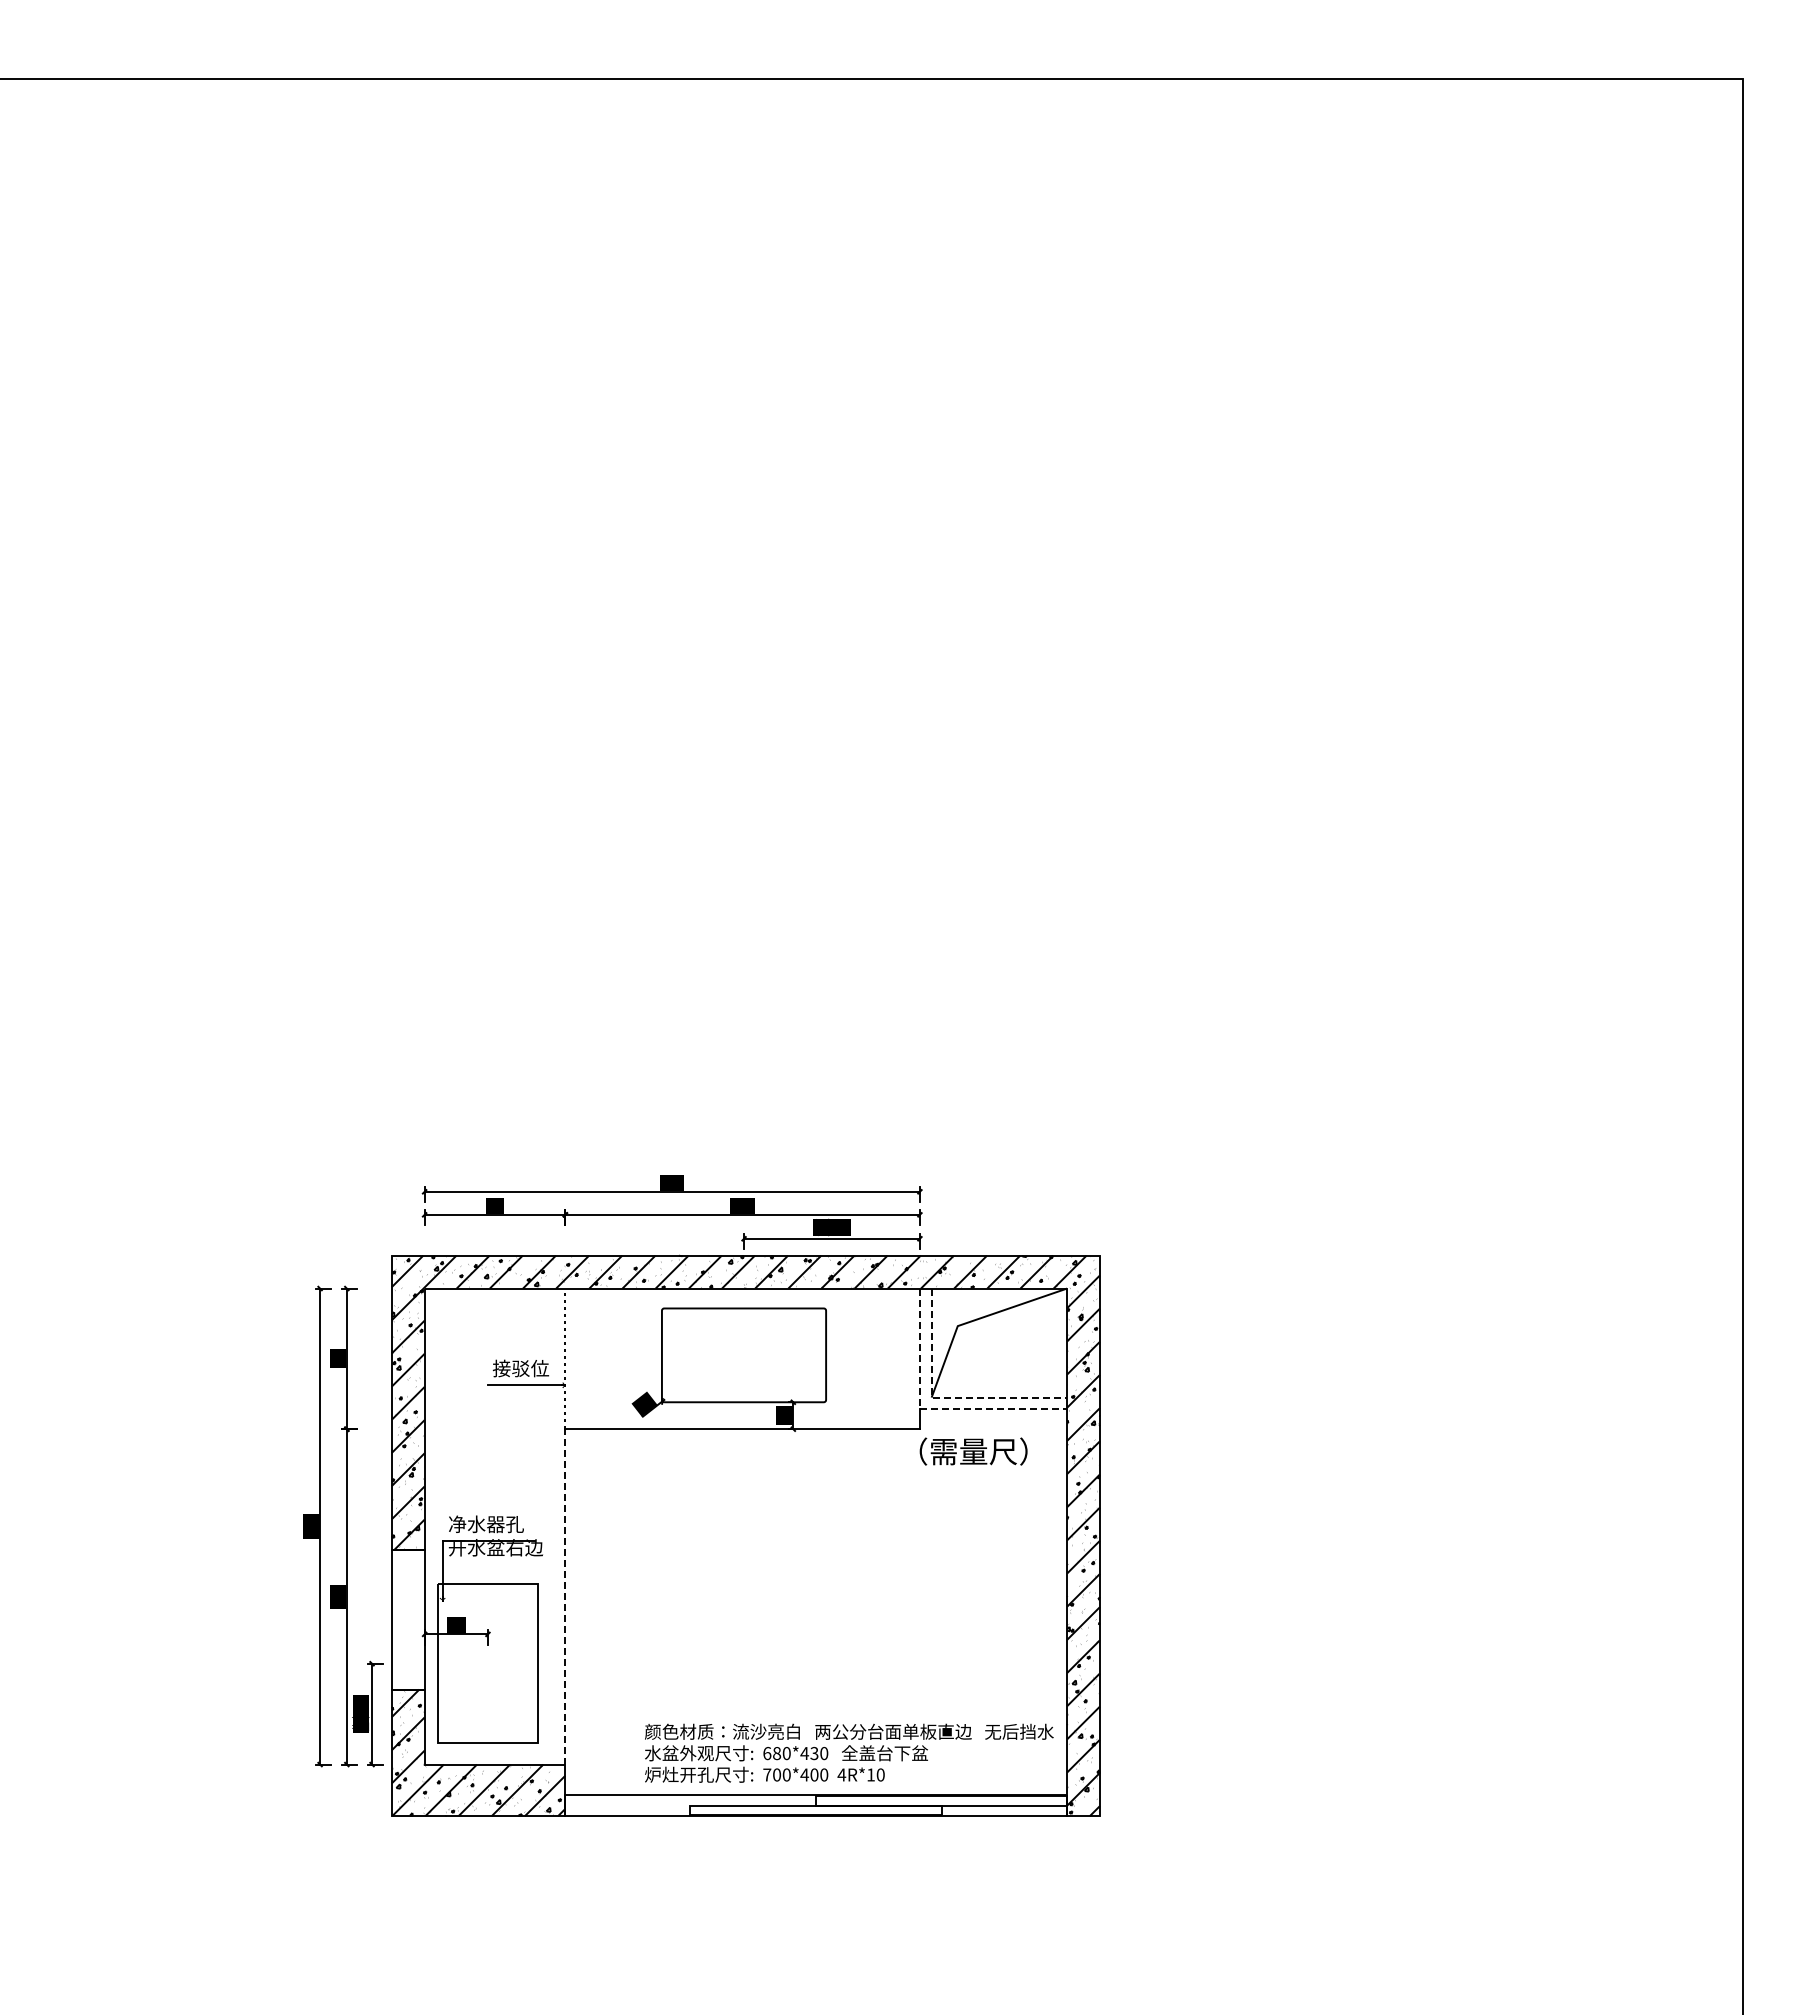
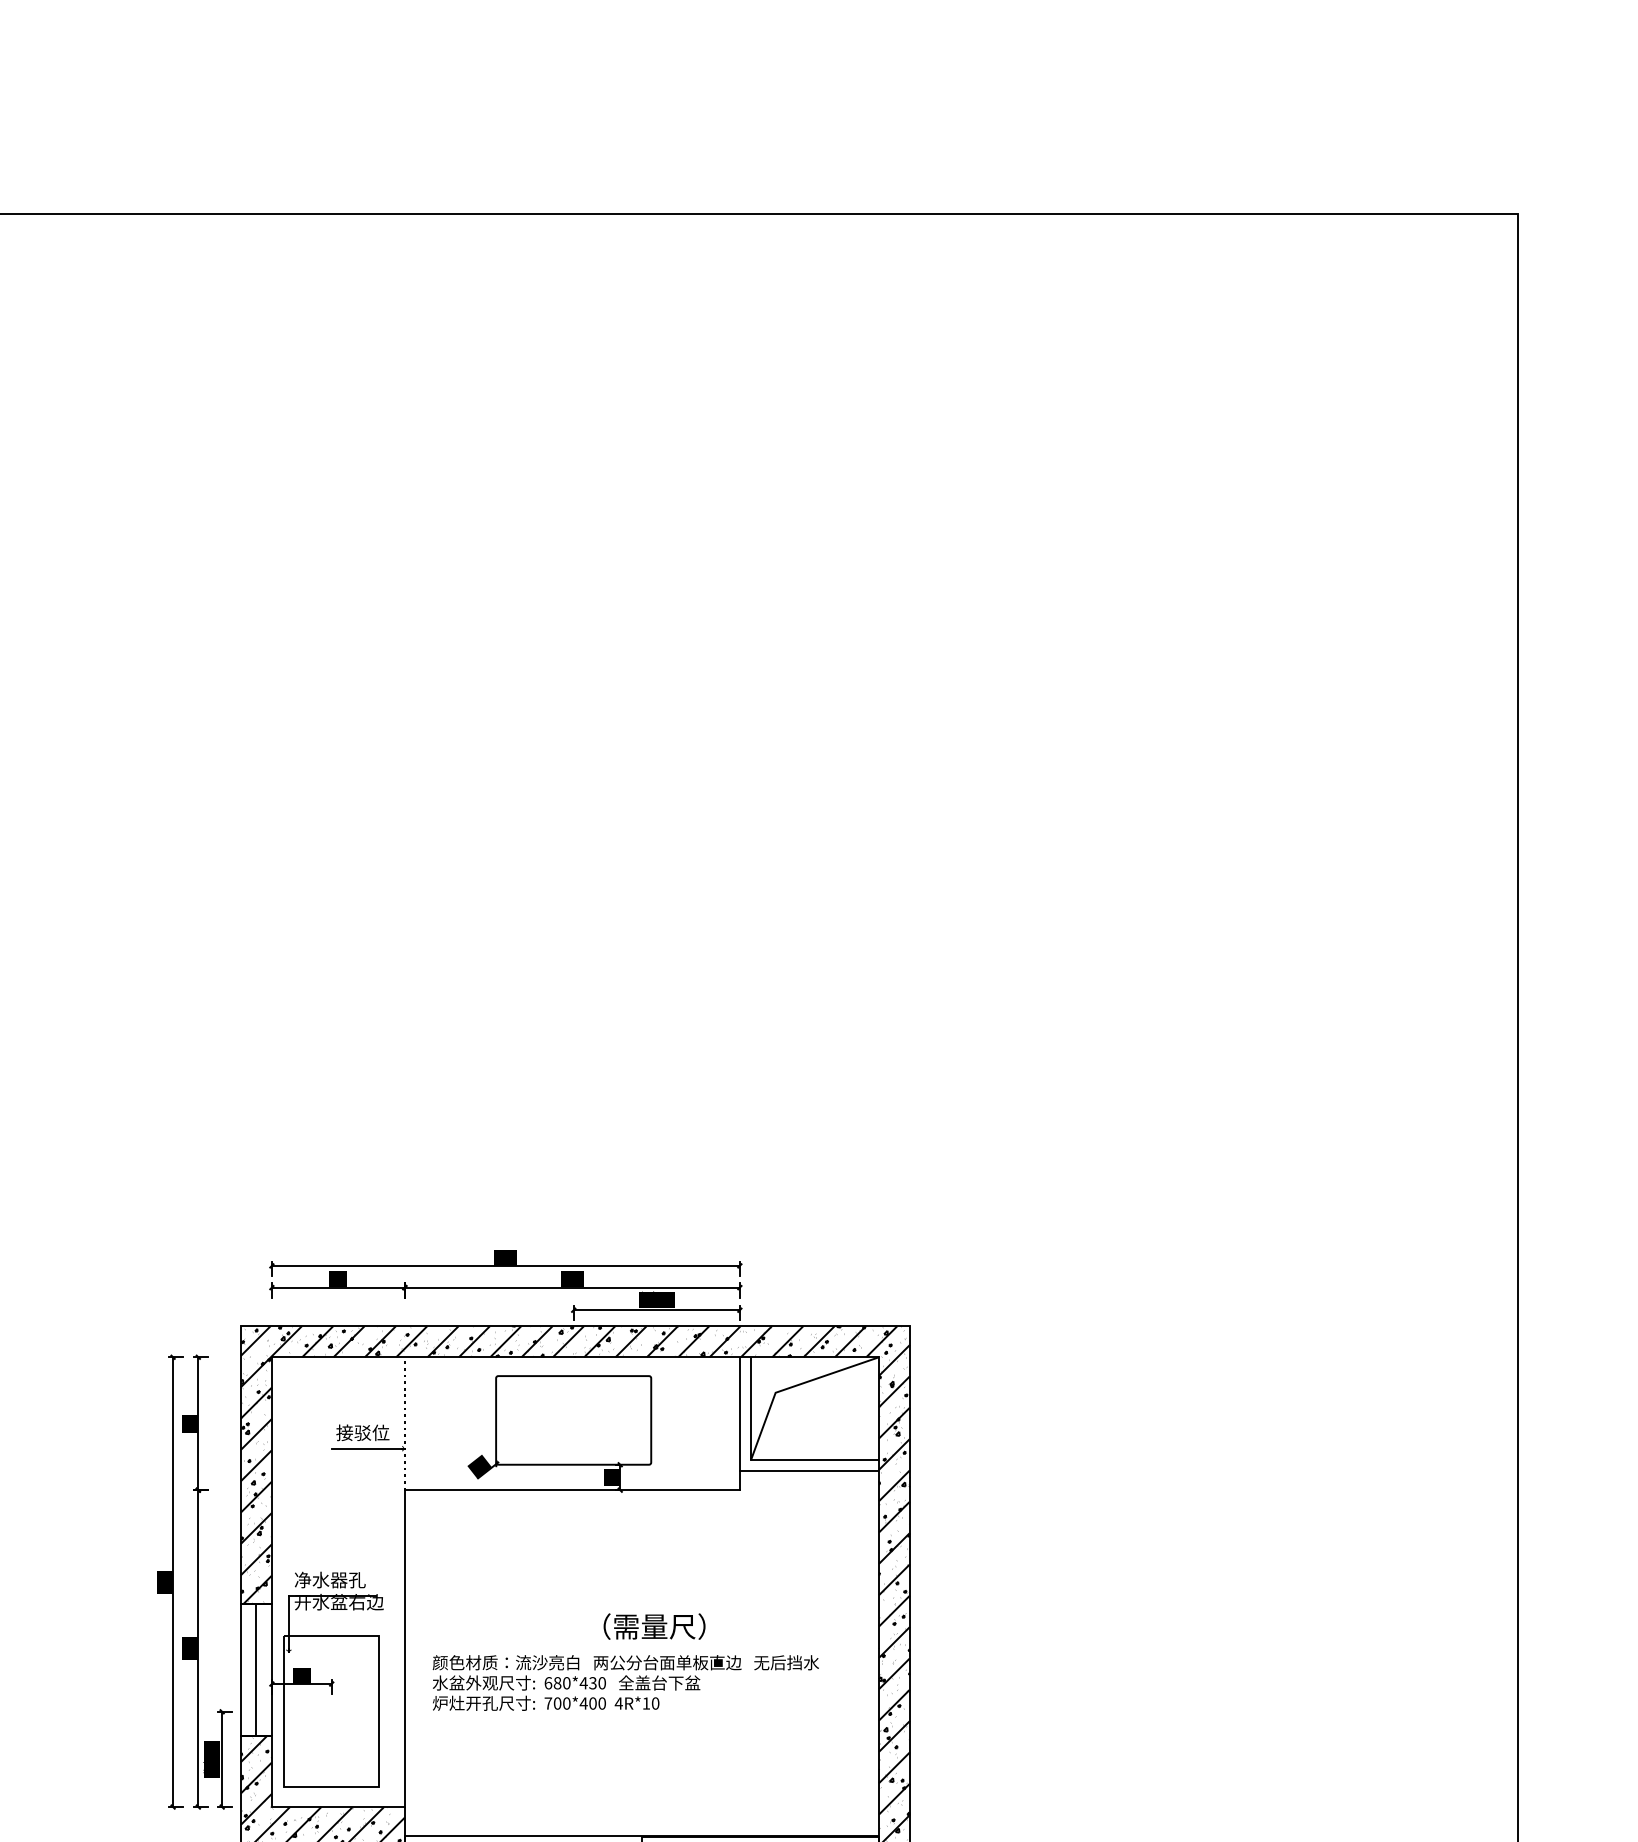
line: (944, 1397) -> (763, 1460), dashed -> solid
line: (932, 1409) -> (751, 1471), dashed -> solid
text: (973, 1451) -> (654, 1626), moved
line: (565, 1596) -> (404, 1648), dashed -> solid
line: (408, 1619) -> (256, 1670), added
text: (849, 1752) -> (626, 1682), moved

